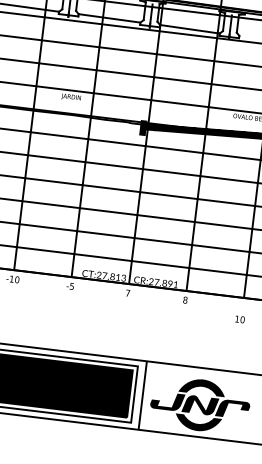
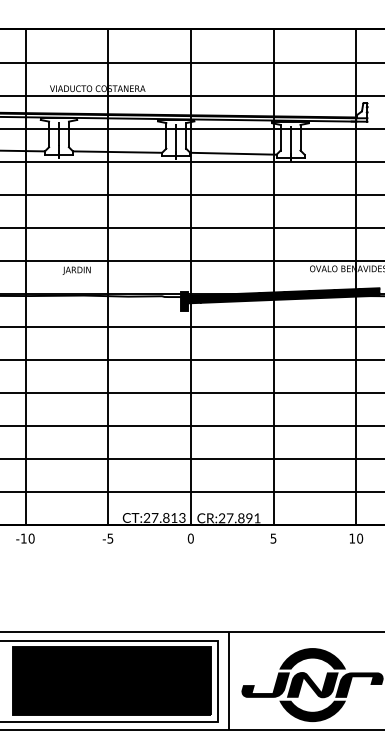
text: (127, 293) -> (190, 538), 7 -> 0
text: (185, 300) -> (273, 538), 8 -> 5
text: (240, 319) -> (356, 538), moved

